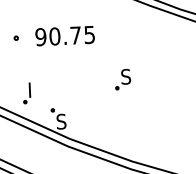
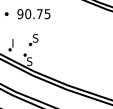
part: (122, 80) -> (33, 40), moved

